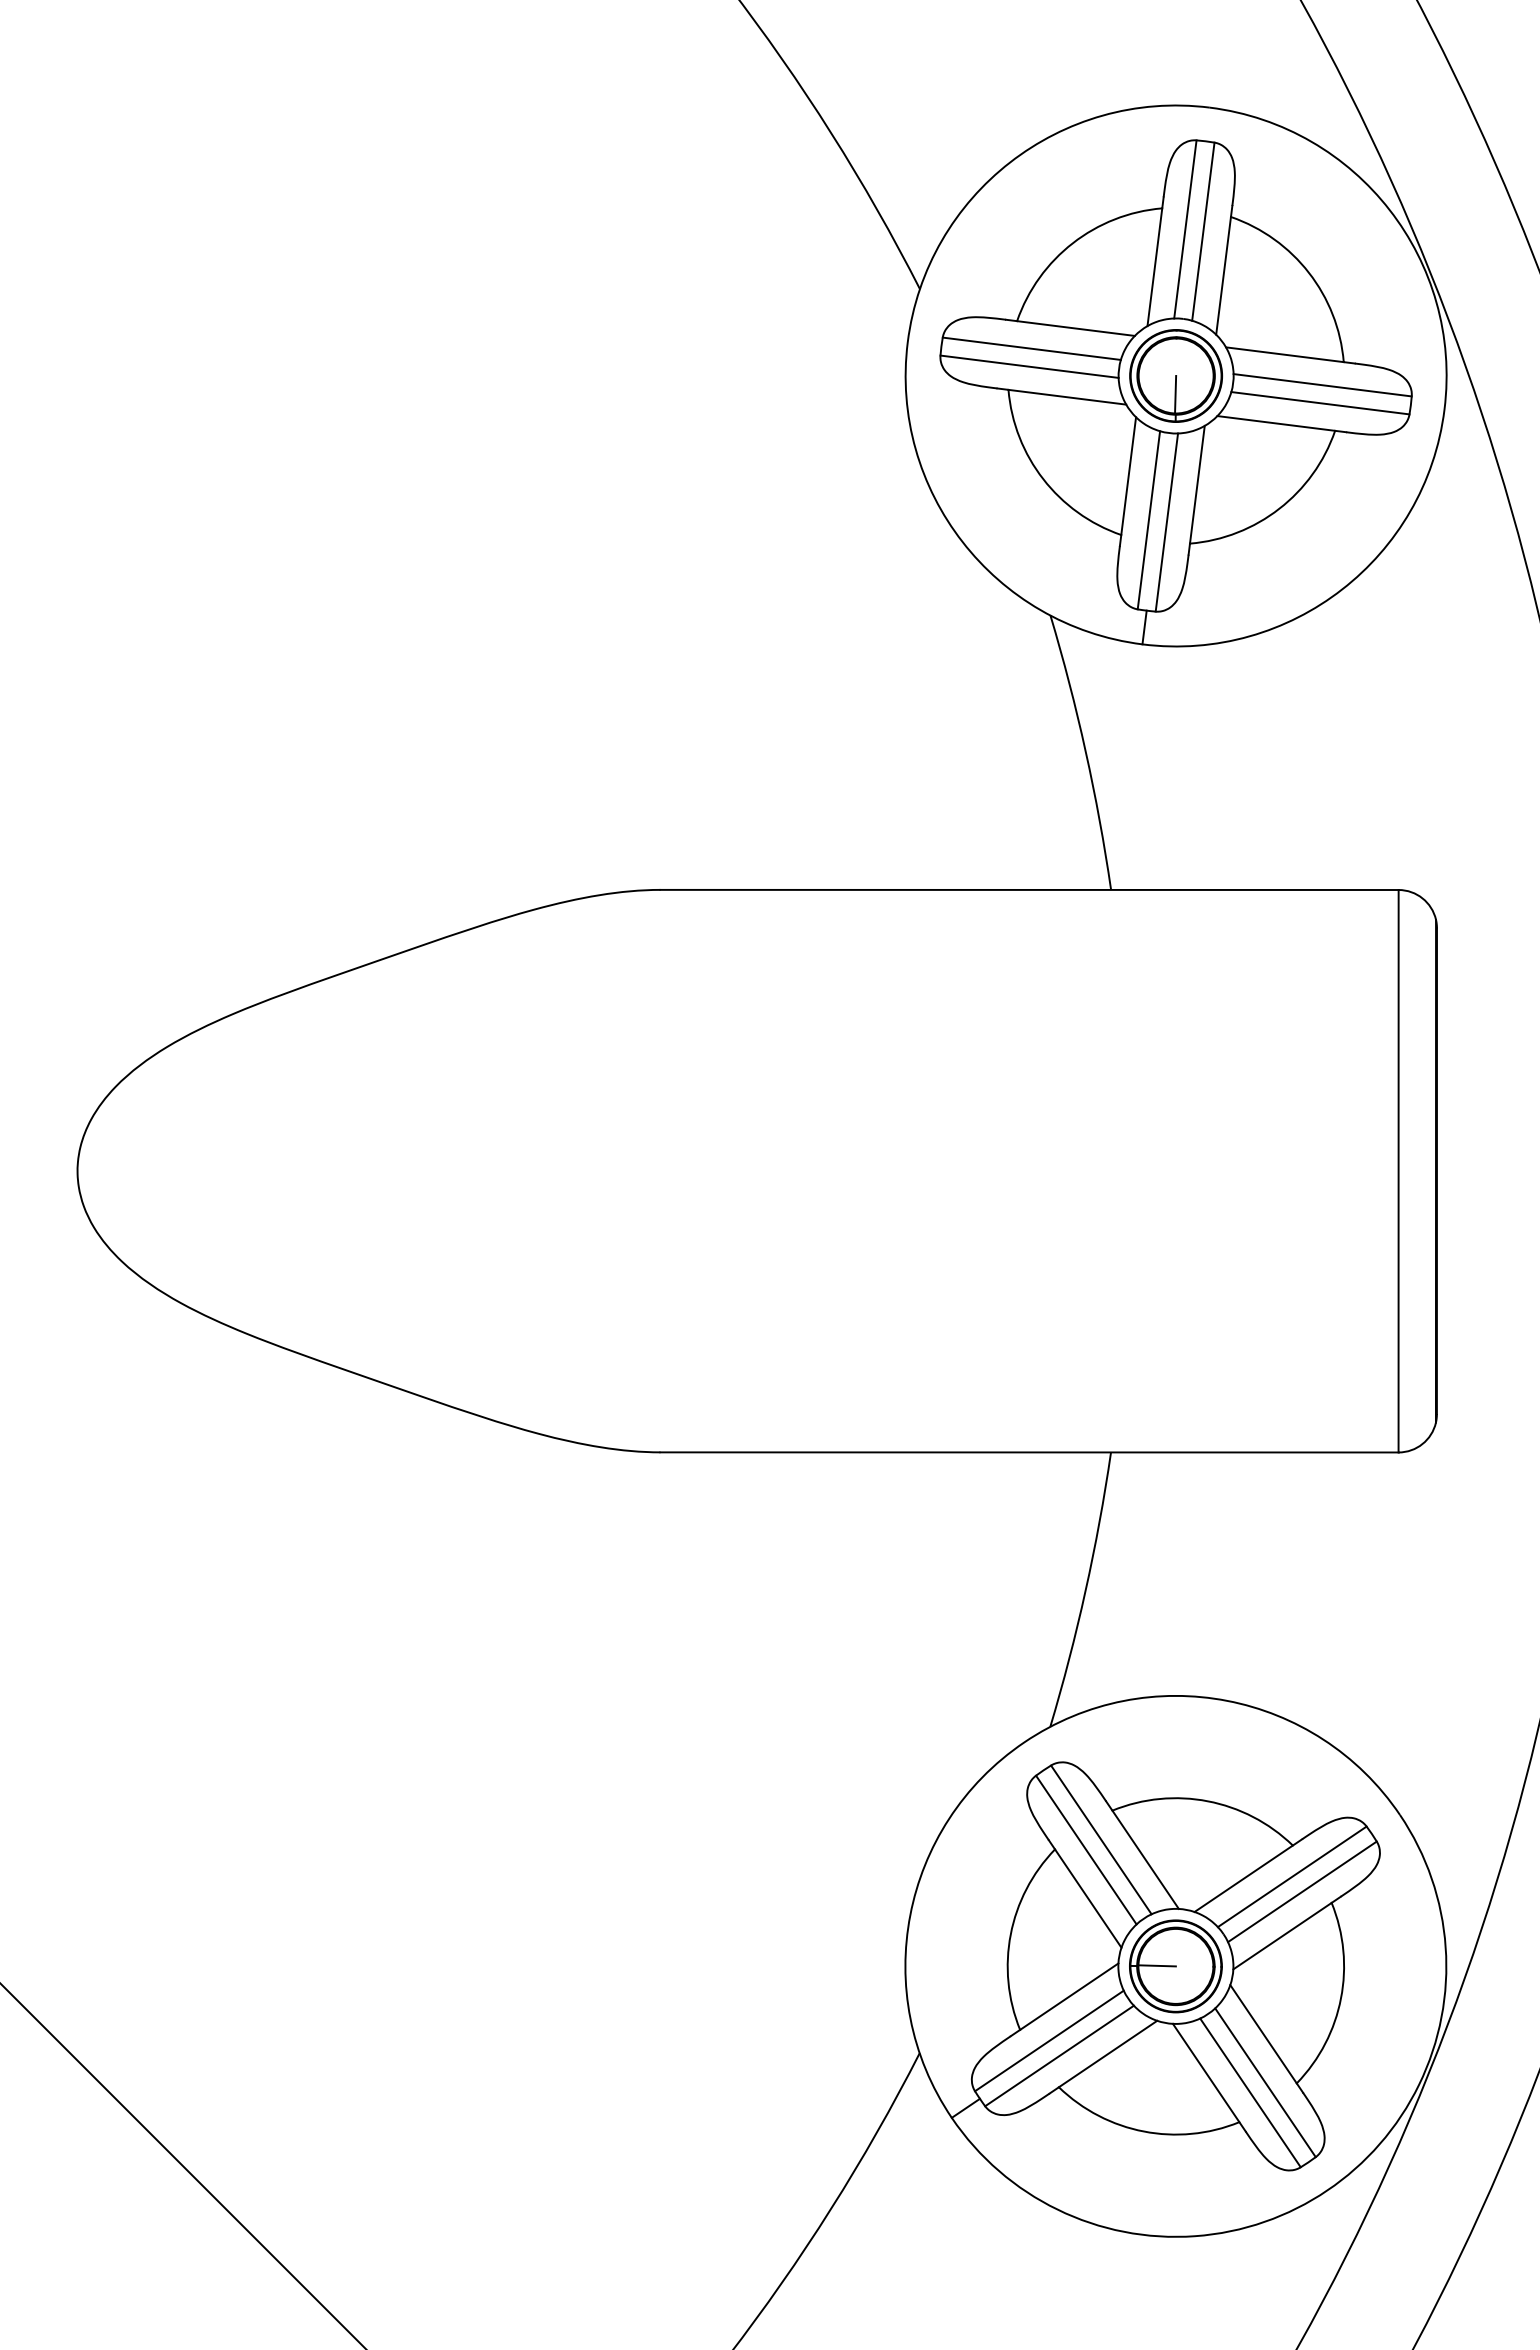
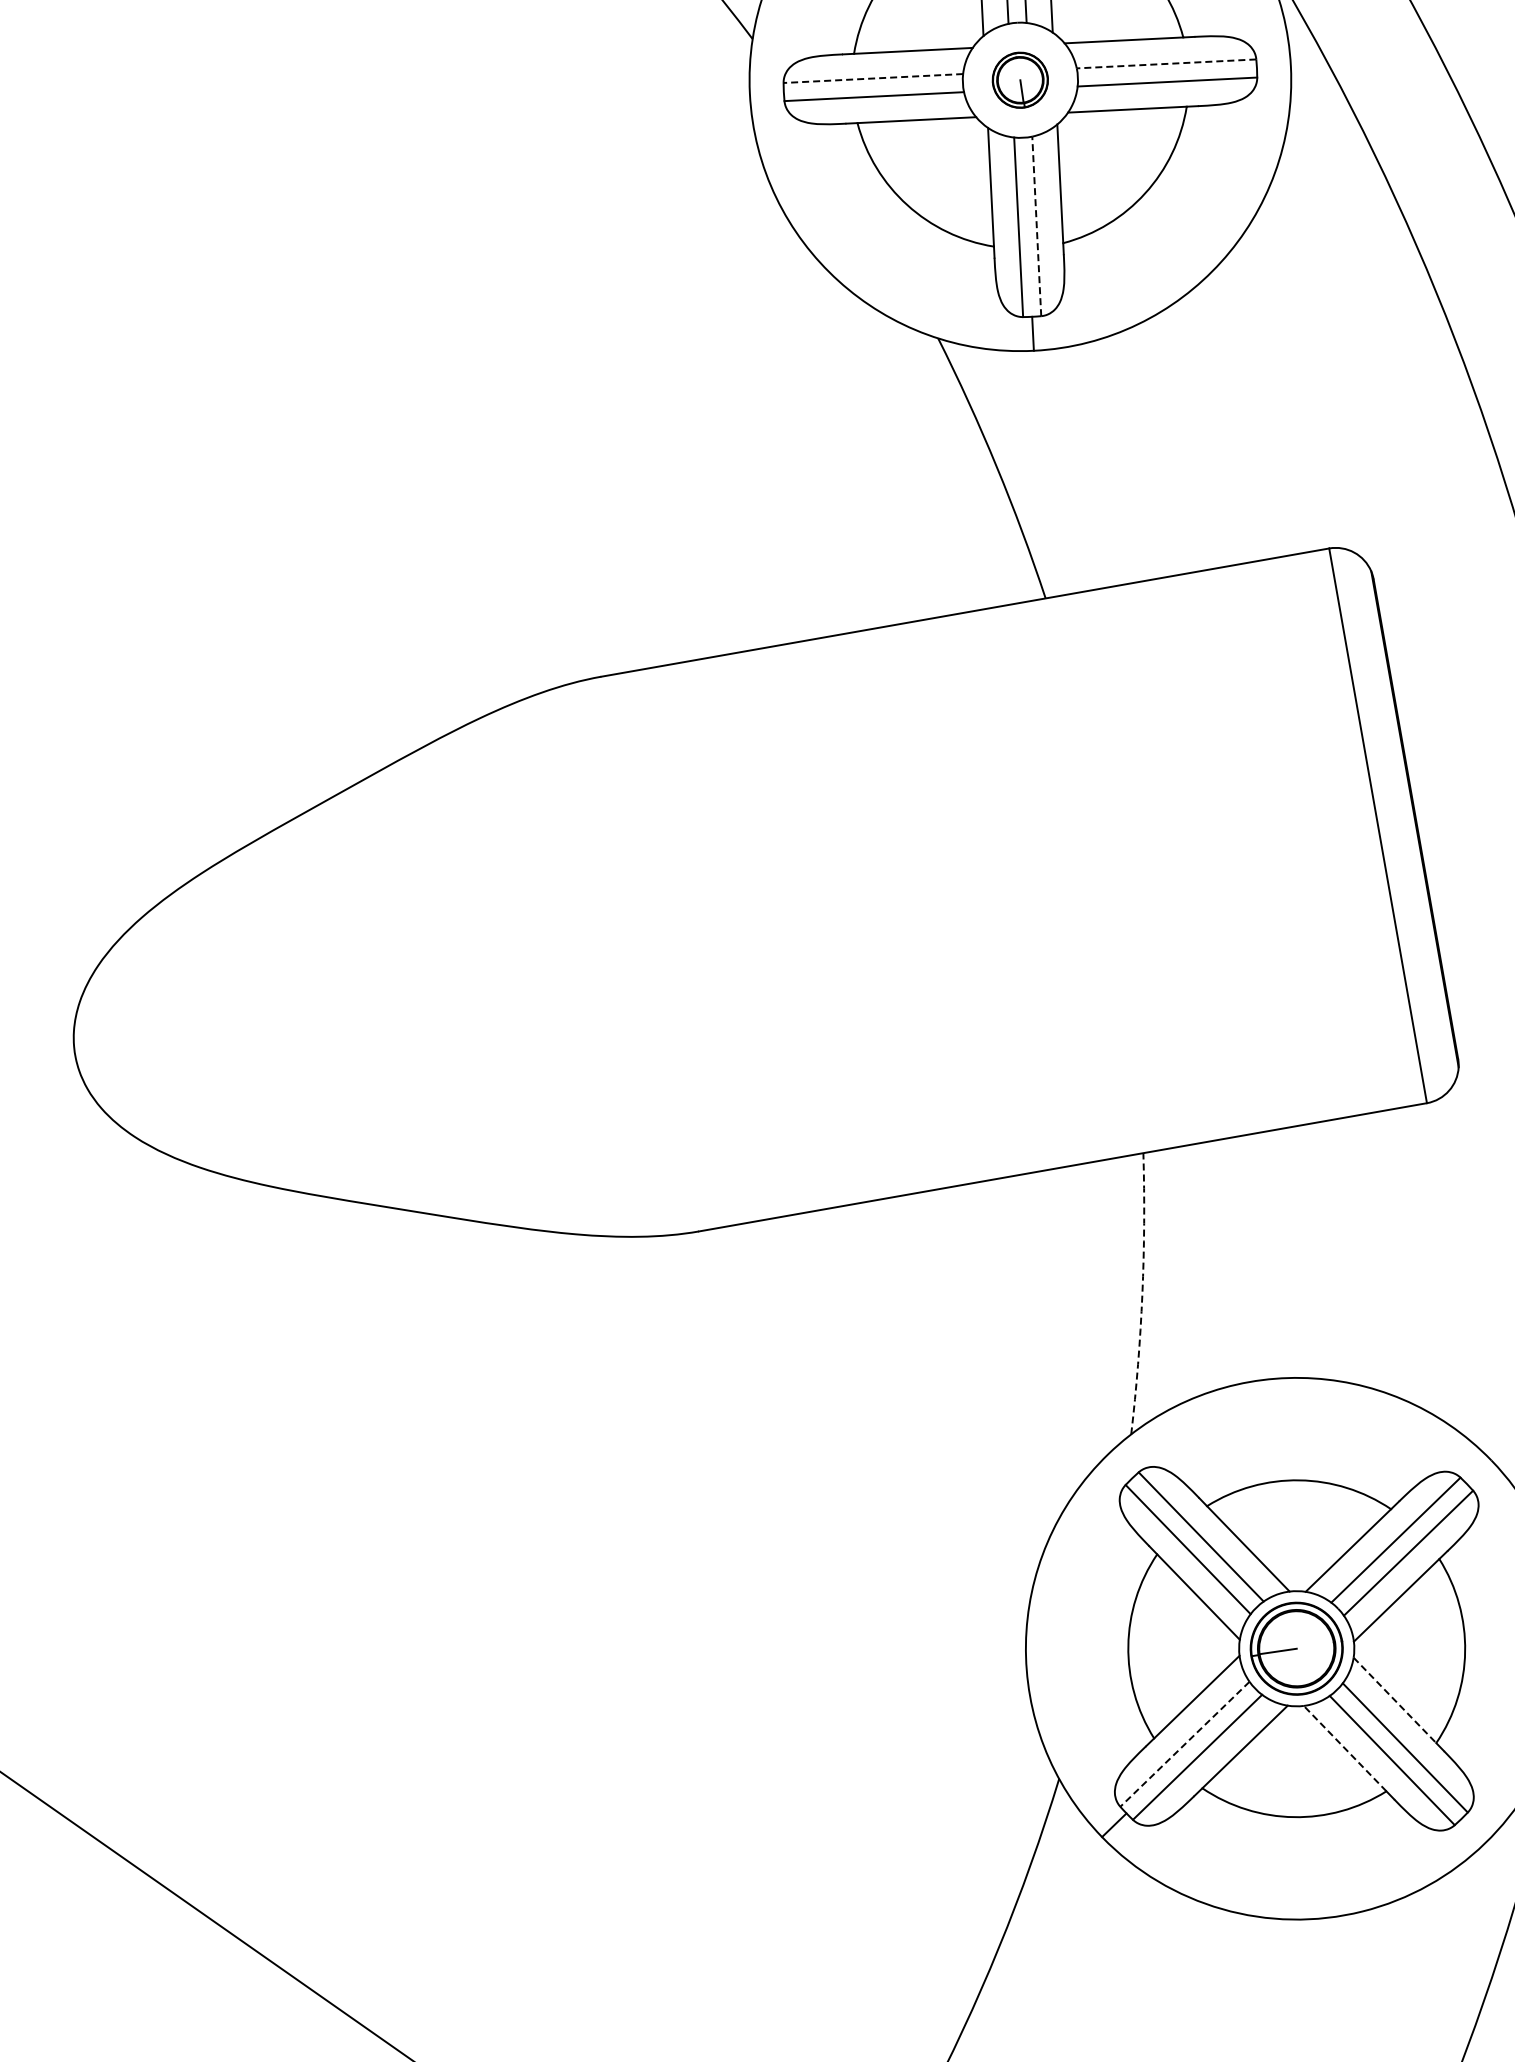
line: (1031, 348) -> (873, 78), solid -> dashed
part: (1175, 375) -> (1019, 79), size x0.6
line: (1322, 385) -> (1166, 64), solid -> dashed
line: (1166, 522) -> (1036, 226), solid -> dashed
arc: (1085, 1590) -> (1142, 1293), solid -> dashed
line: (1263, 2034) -> (1394, 1700), solid -> dashed
line: (1049, 2040) -> (1184, 1743), solid -> dashed
line: (1205, 2072) -> (1344, 1748), solid -> dashed

